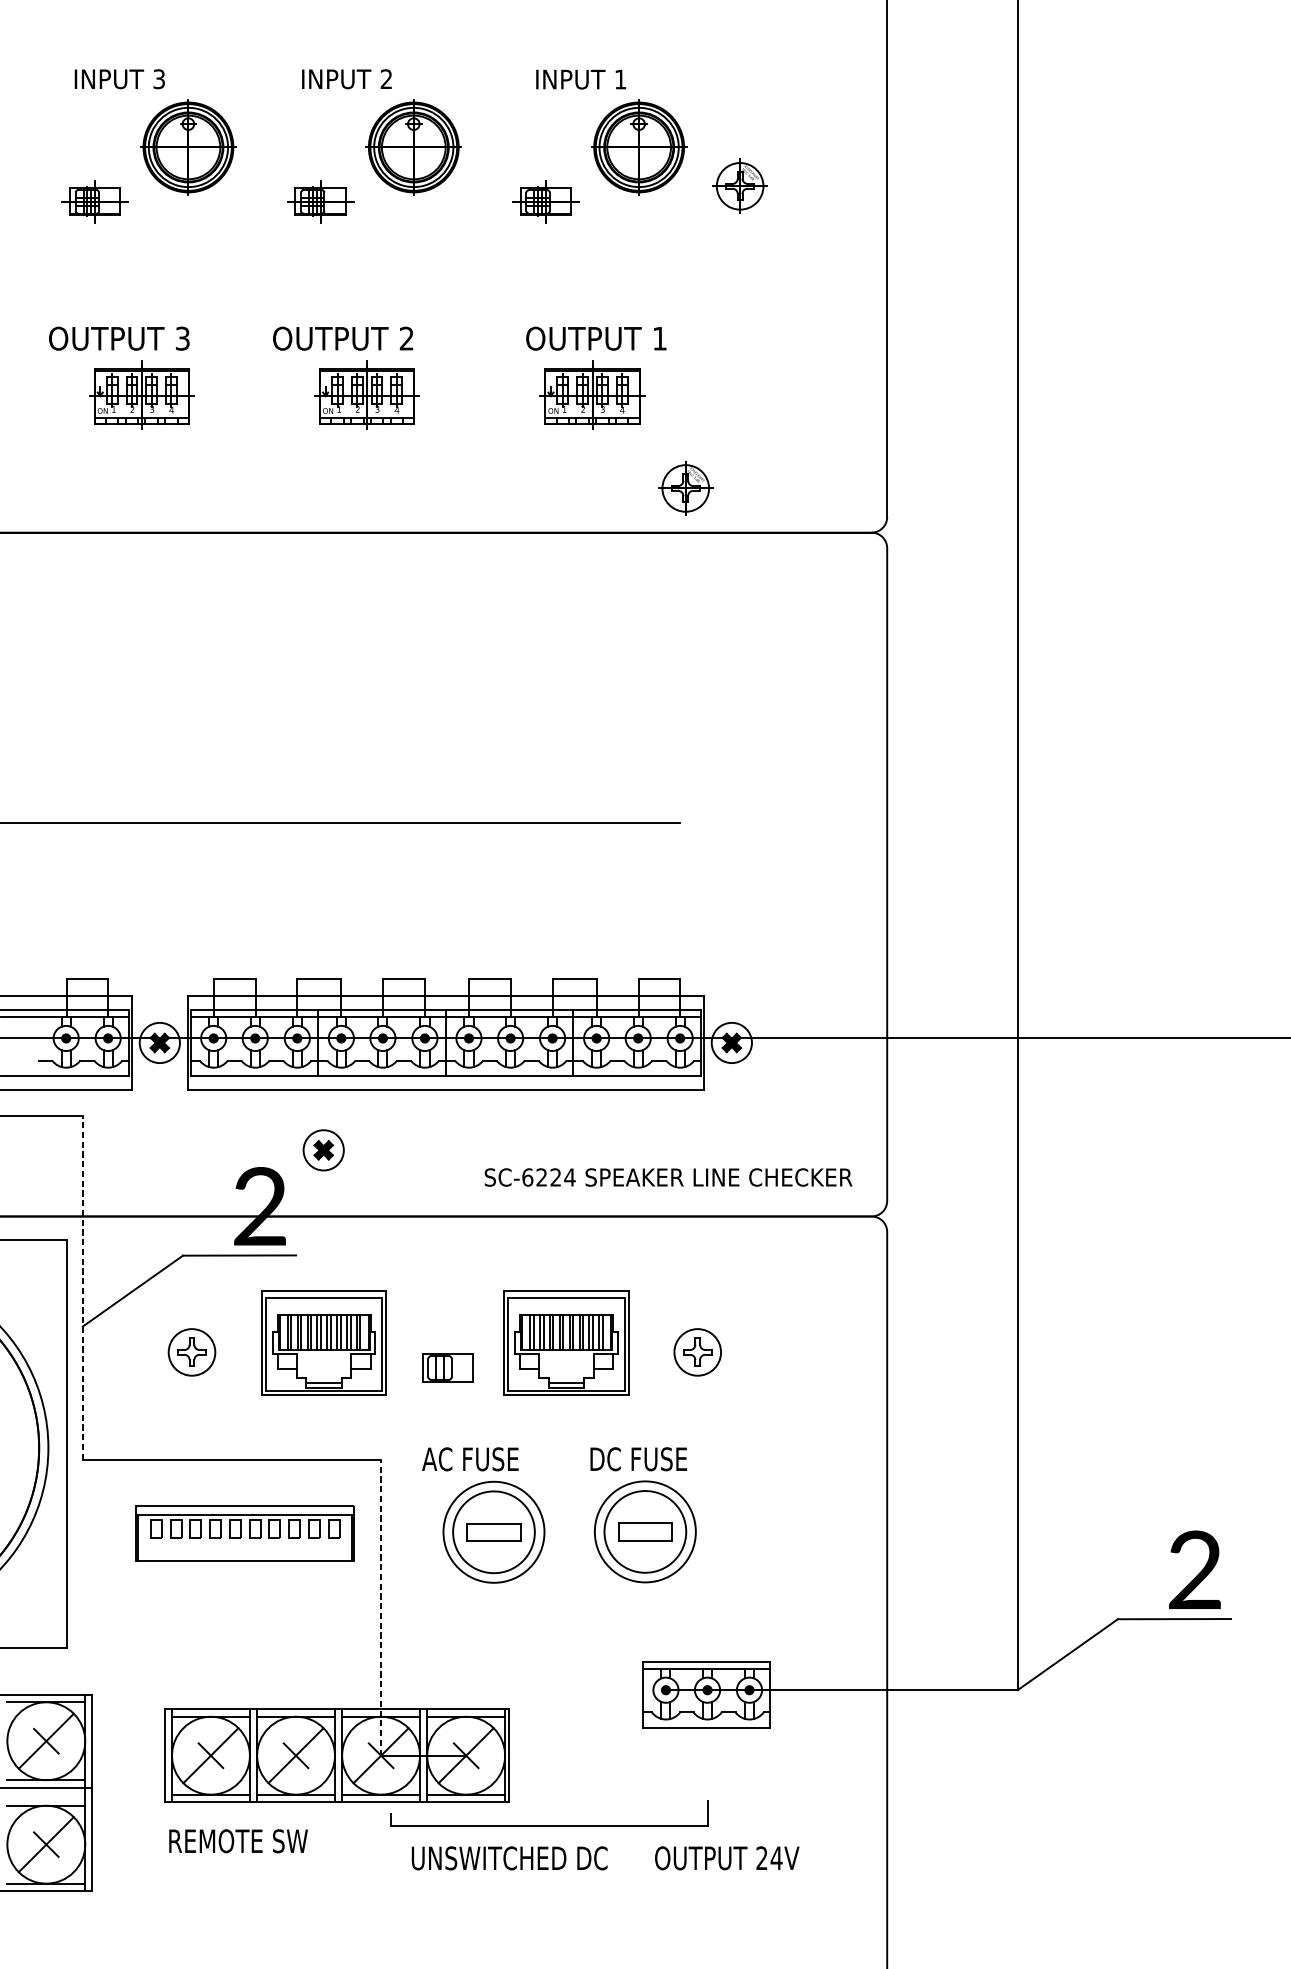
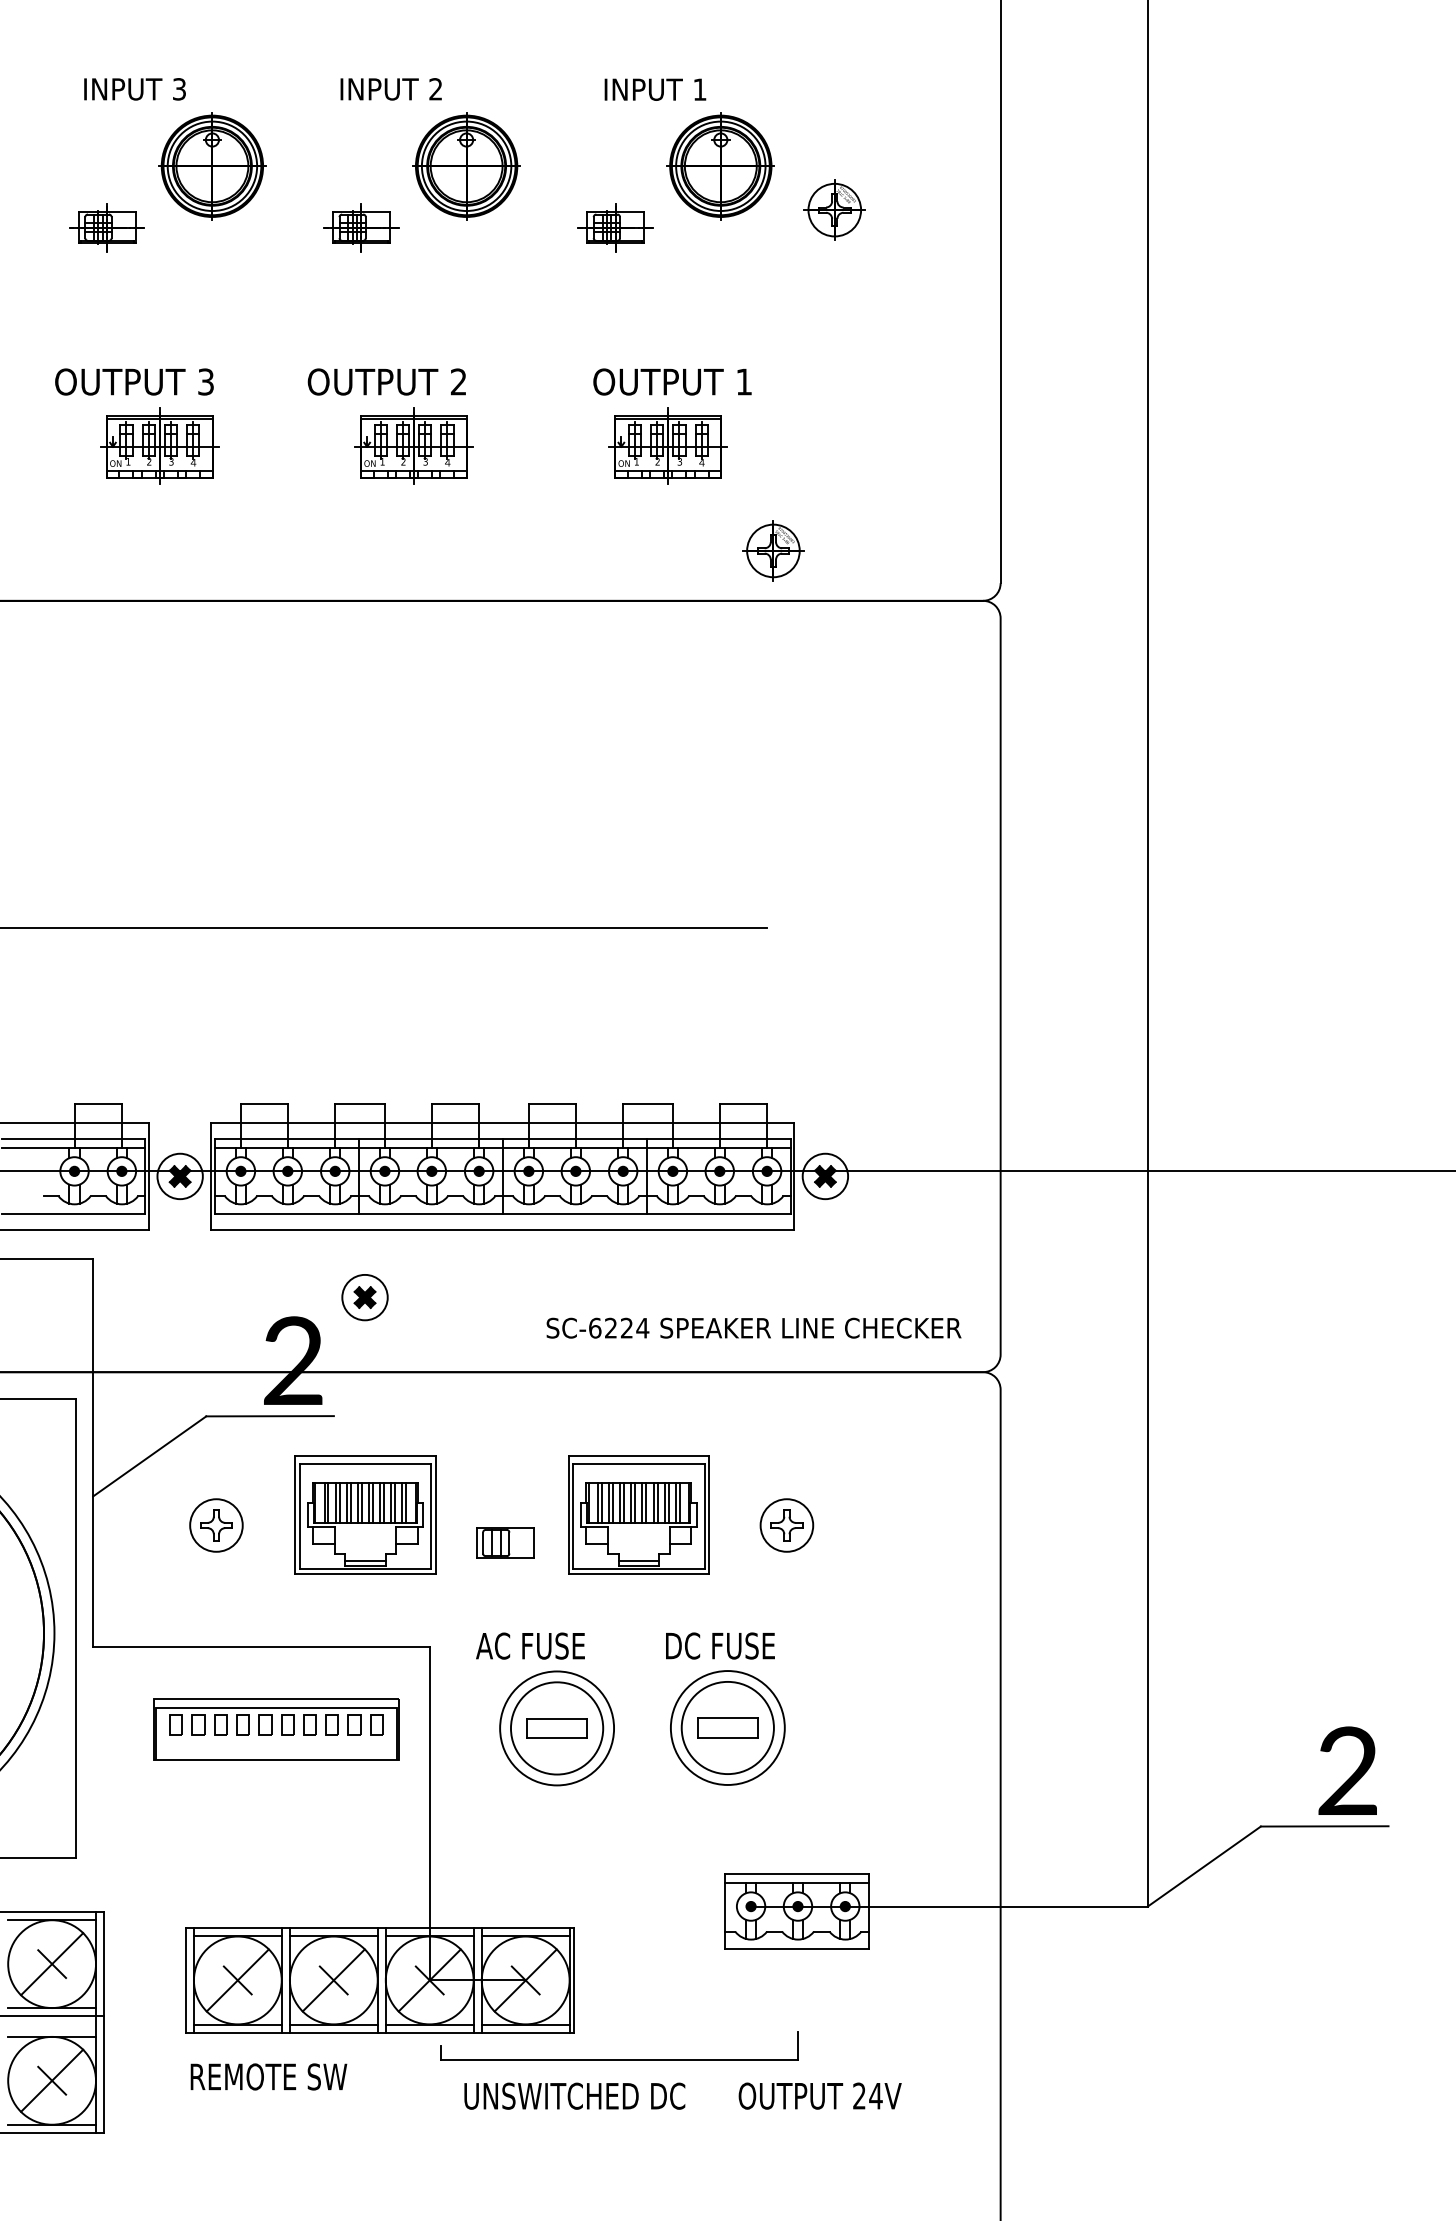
line: (83, 1287) -> (93, 1452), dashed -> solid
line: (380, 1607) -> (429, 1813), dashed -> solid

